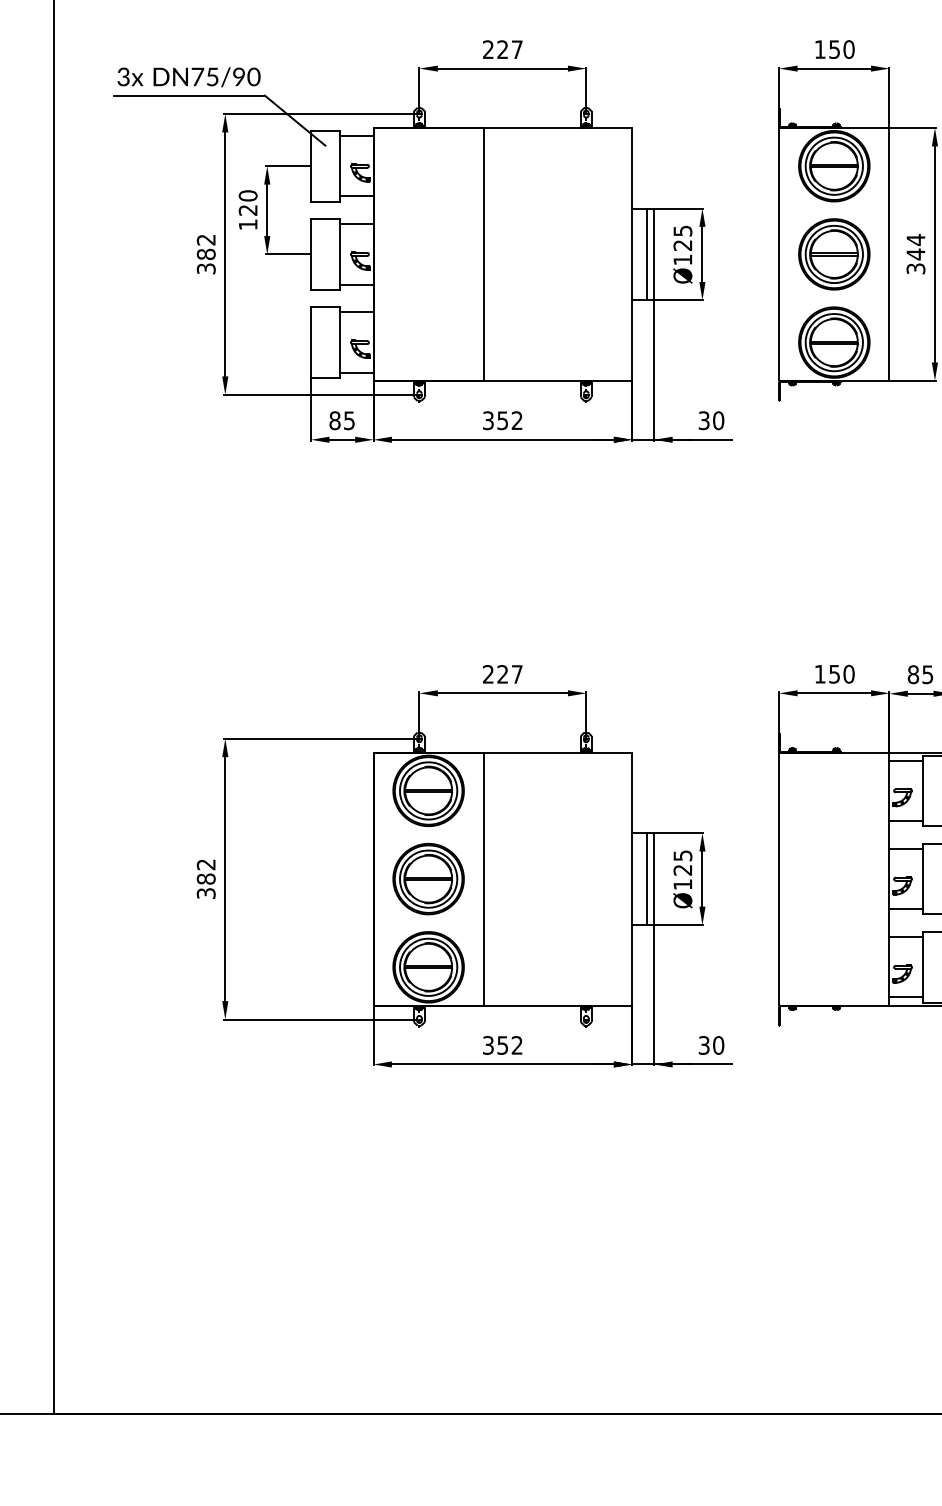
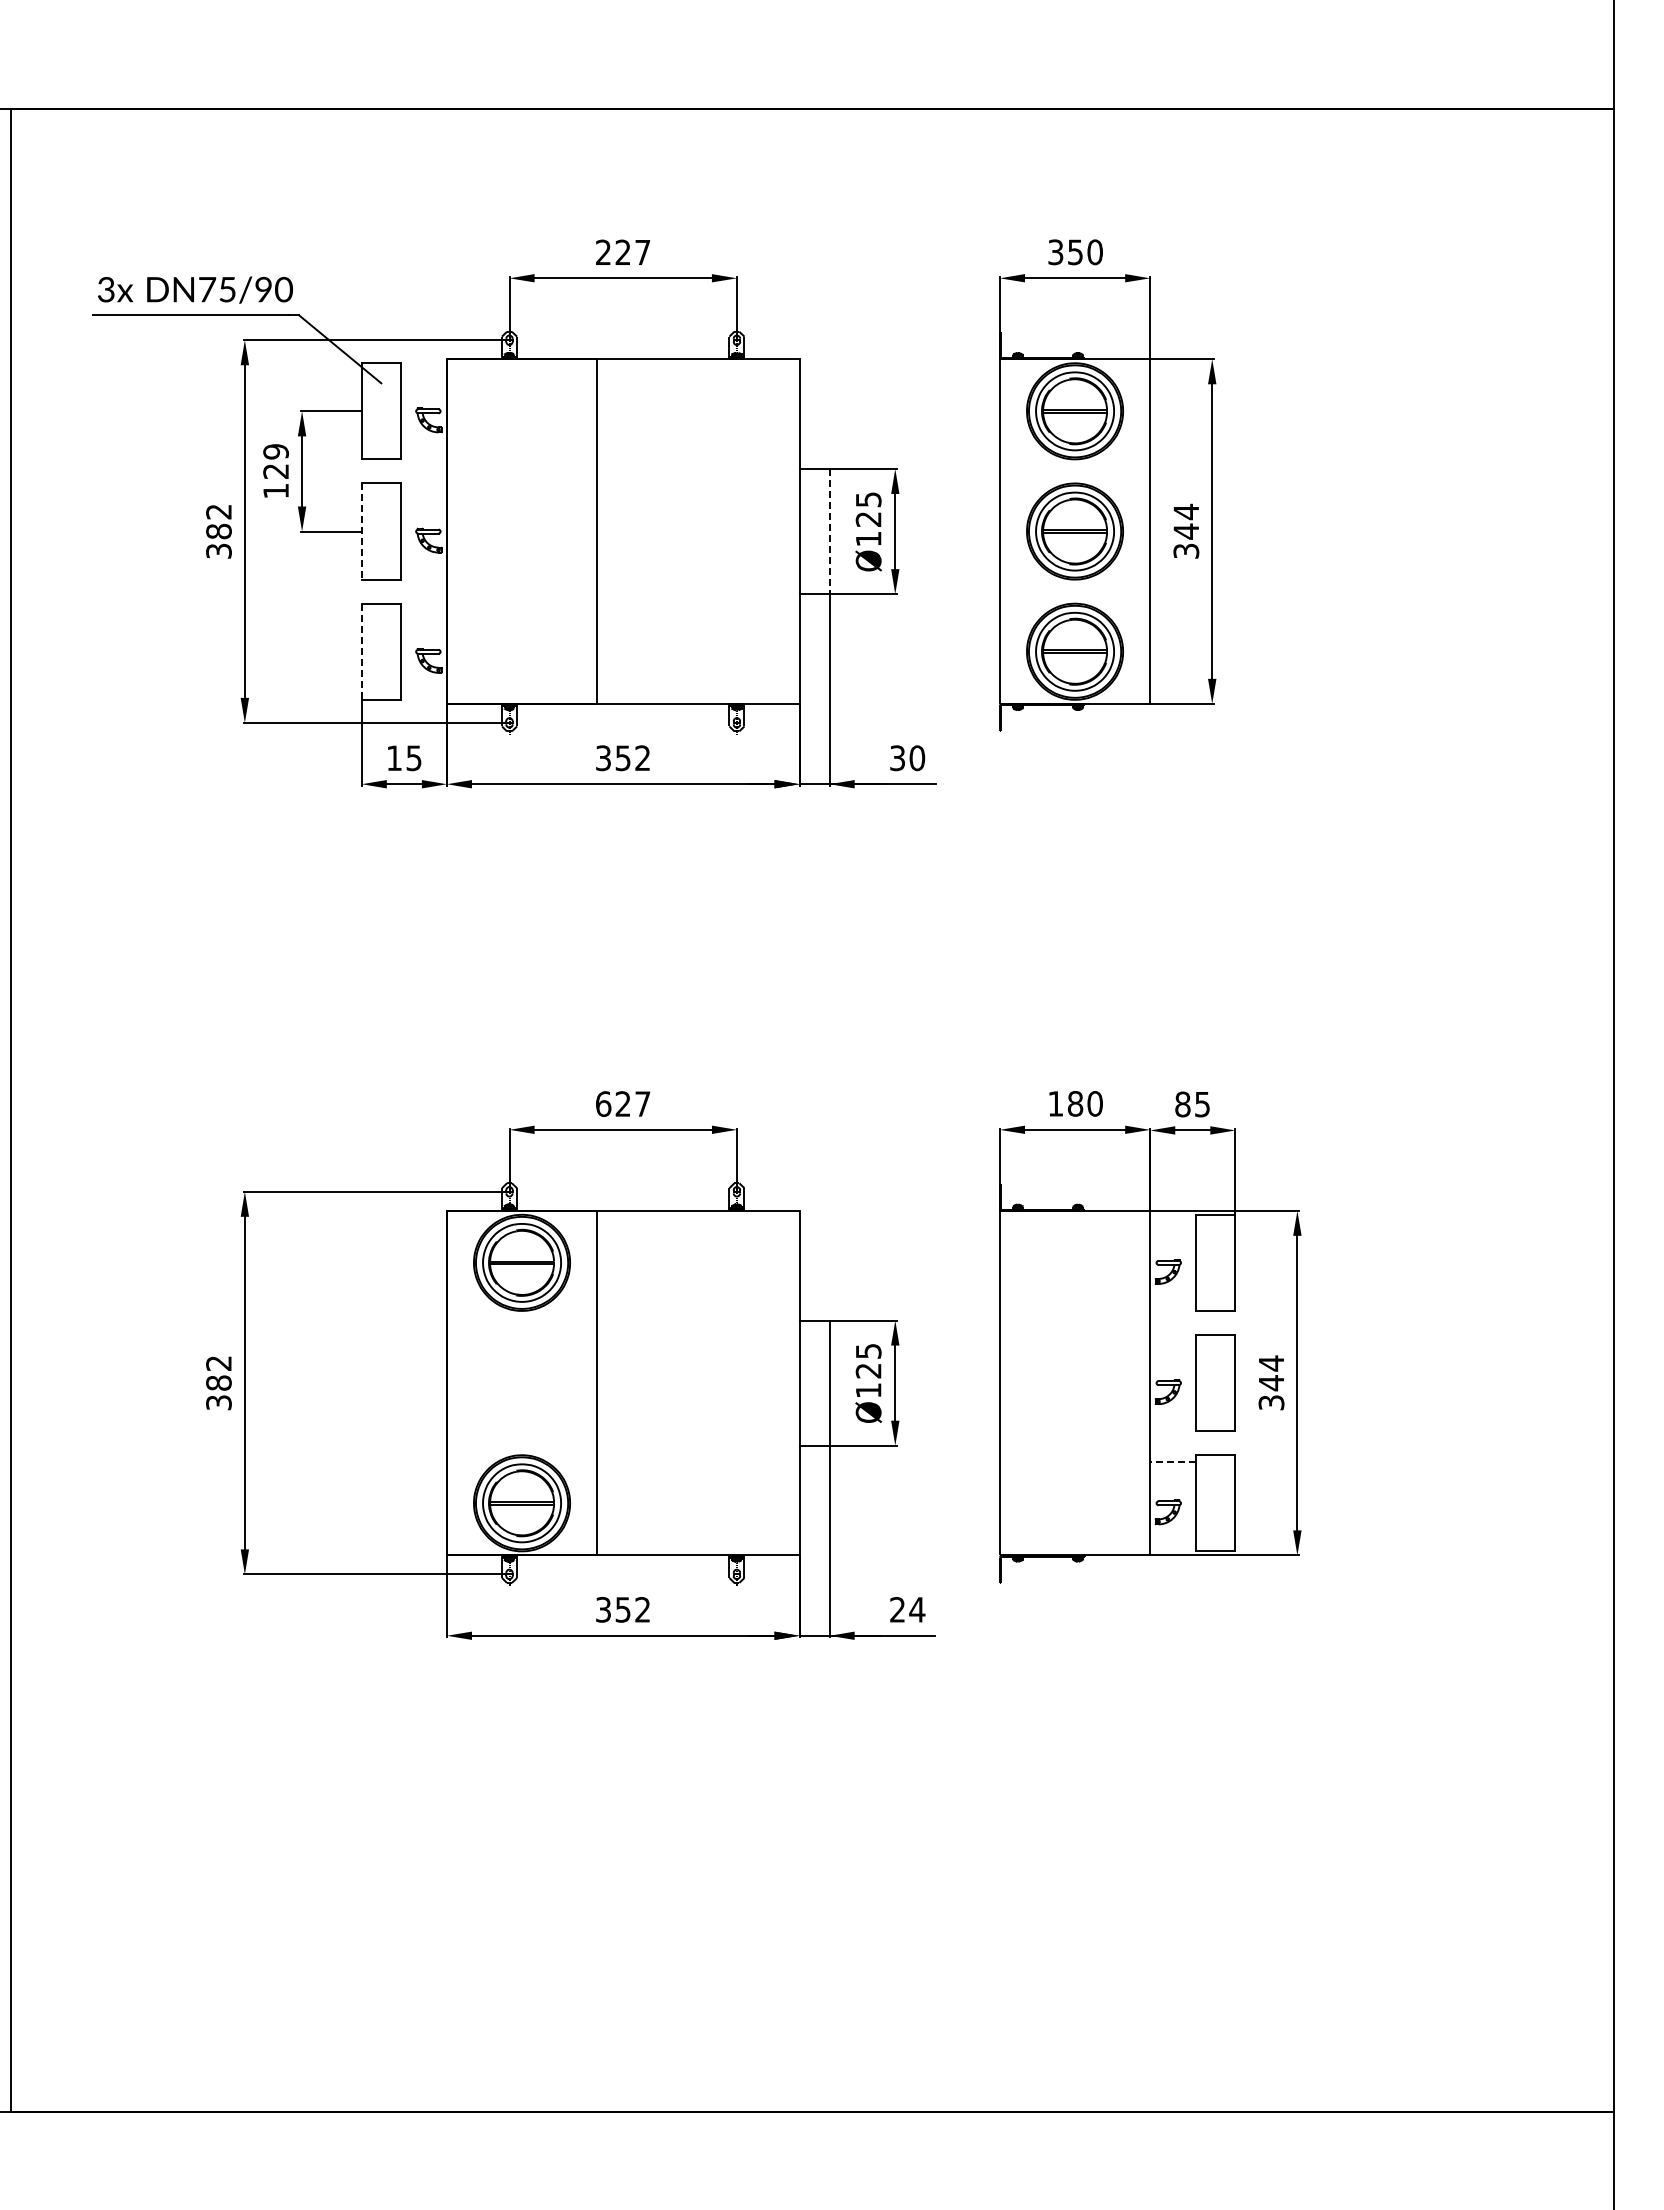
text: (819, 49) -> (1055, 252), 150 -> 350
line: (356, 136) -> (423, 370), removed
text: (248, 195) -> (276, 451), 120 -> 129
line: (356, 196) -> (423, 452), removed
line: (356, 224) -> (423, 490), removed
line: (646, 254) -> (819, 531), removed
line: (654, 254) -> (829, 531), solid -> dashed
line: (310, 255) -> (361, 532), solid -> dashed
line: (356, 284) -> (423, 572), removed
line: (356, 312) -> (423, 610), removed
line: (310, 343) -> (361, 652), solid -> dashed
line: (356, 372) -> (423, 692), removed
text: (335, 420) -> (394, 758), 85 -> 15
text: (488, 674) -> (603, 1103), 227 -> 627
text: (834, 674) -> (1075, 1103), 150 -> 180
line: (906, 760) -> (1173, 1221), removed
line: (906, 820) -> (1173, 1303), removed
line: (906, 849) -> (1173, 1342), removed
part: (428, 878) -> (521, 1382), removed
line: (646, 878) -> (819, 1382), removed
line: (906, 909) -> (1173, 1424), removed
line: (905, 937) -> (1172, 1462), solid -> dashed
line: (906, 997) -> (1173, 1544), removed
text: (711, 1045) -> (907, 1609), 30 -> 24

